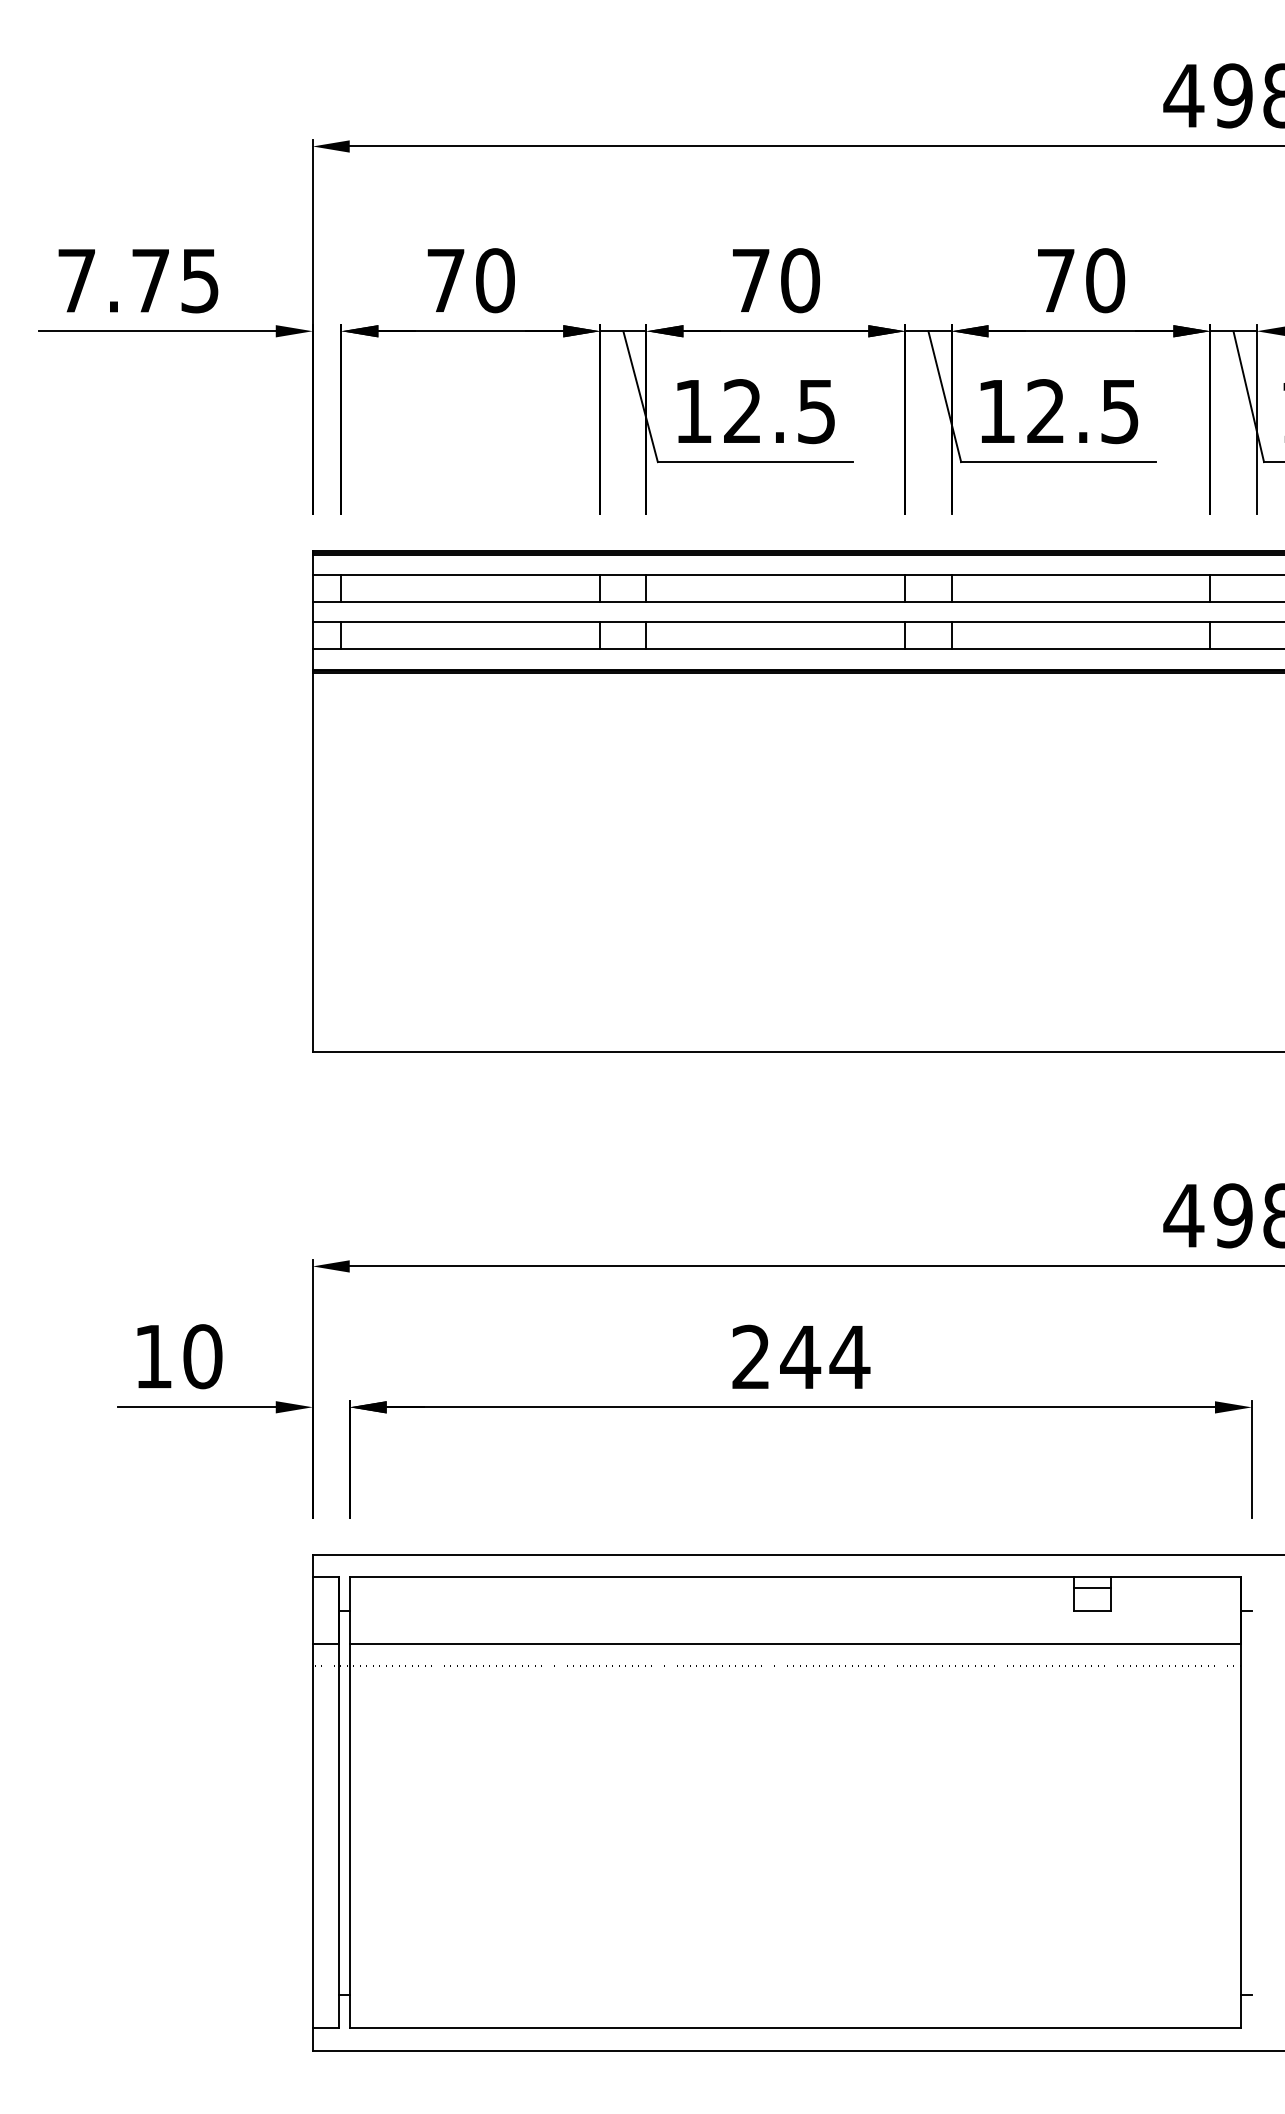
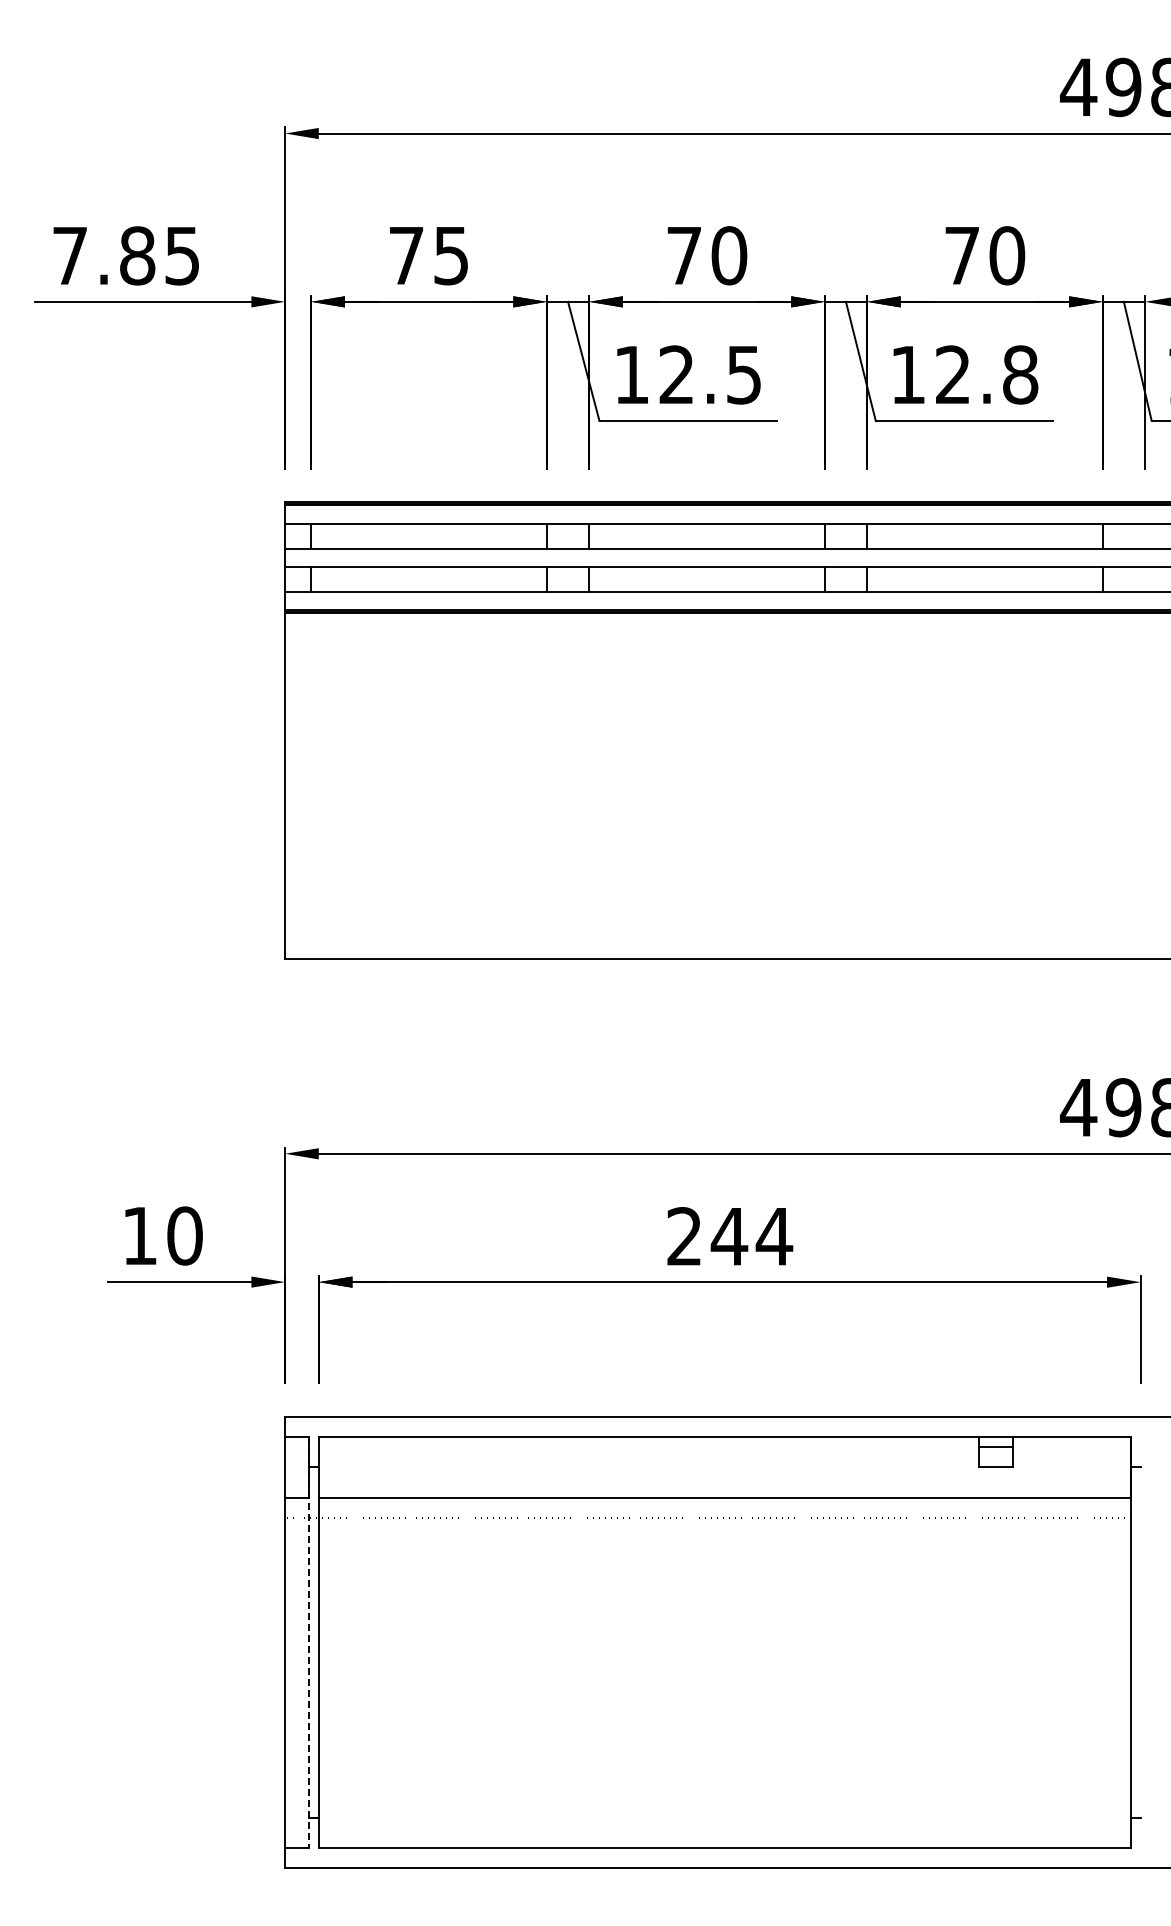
text: (150, 280) -> (137, 255), 7.75 -> 7.85
text: (495, 280) -> (451, 255), 70 -> 75
text: (1119, 411) -> (1020, 374), 12.5 -> 12.8
line: (338, 1803) -> (308, 1643), solid -> dashed

